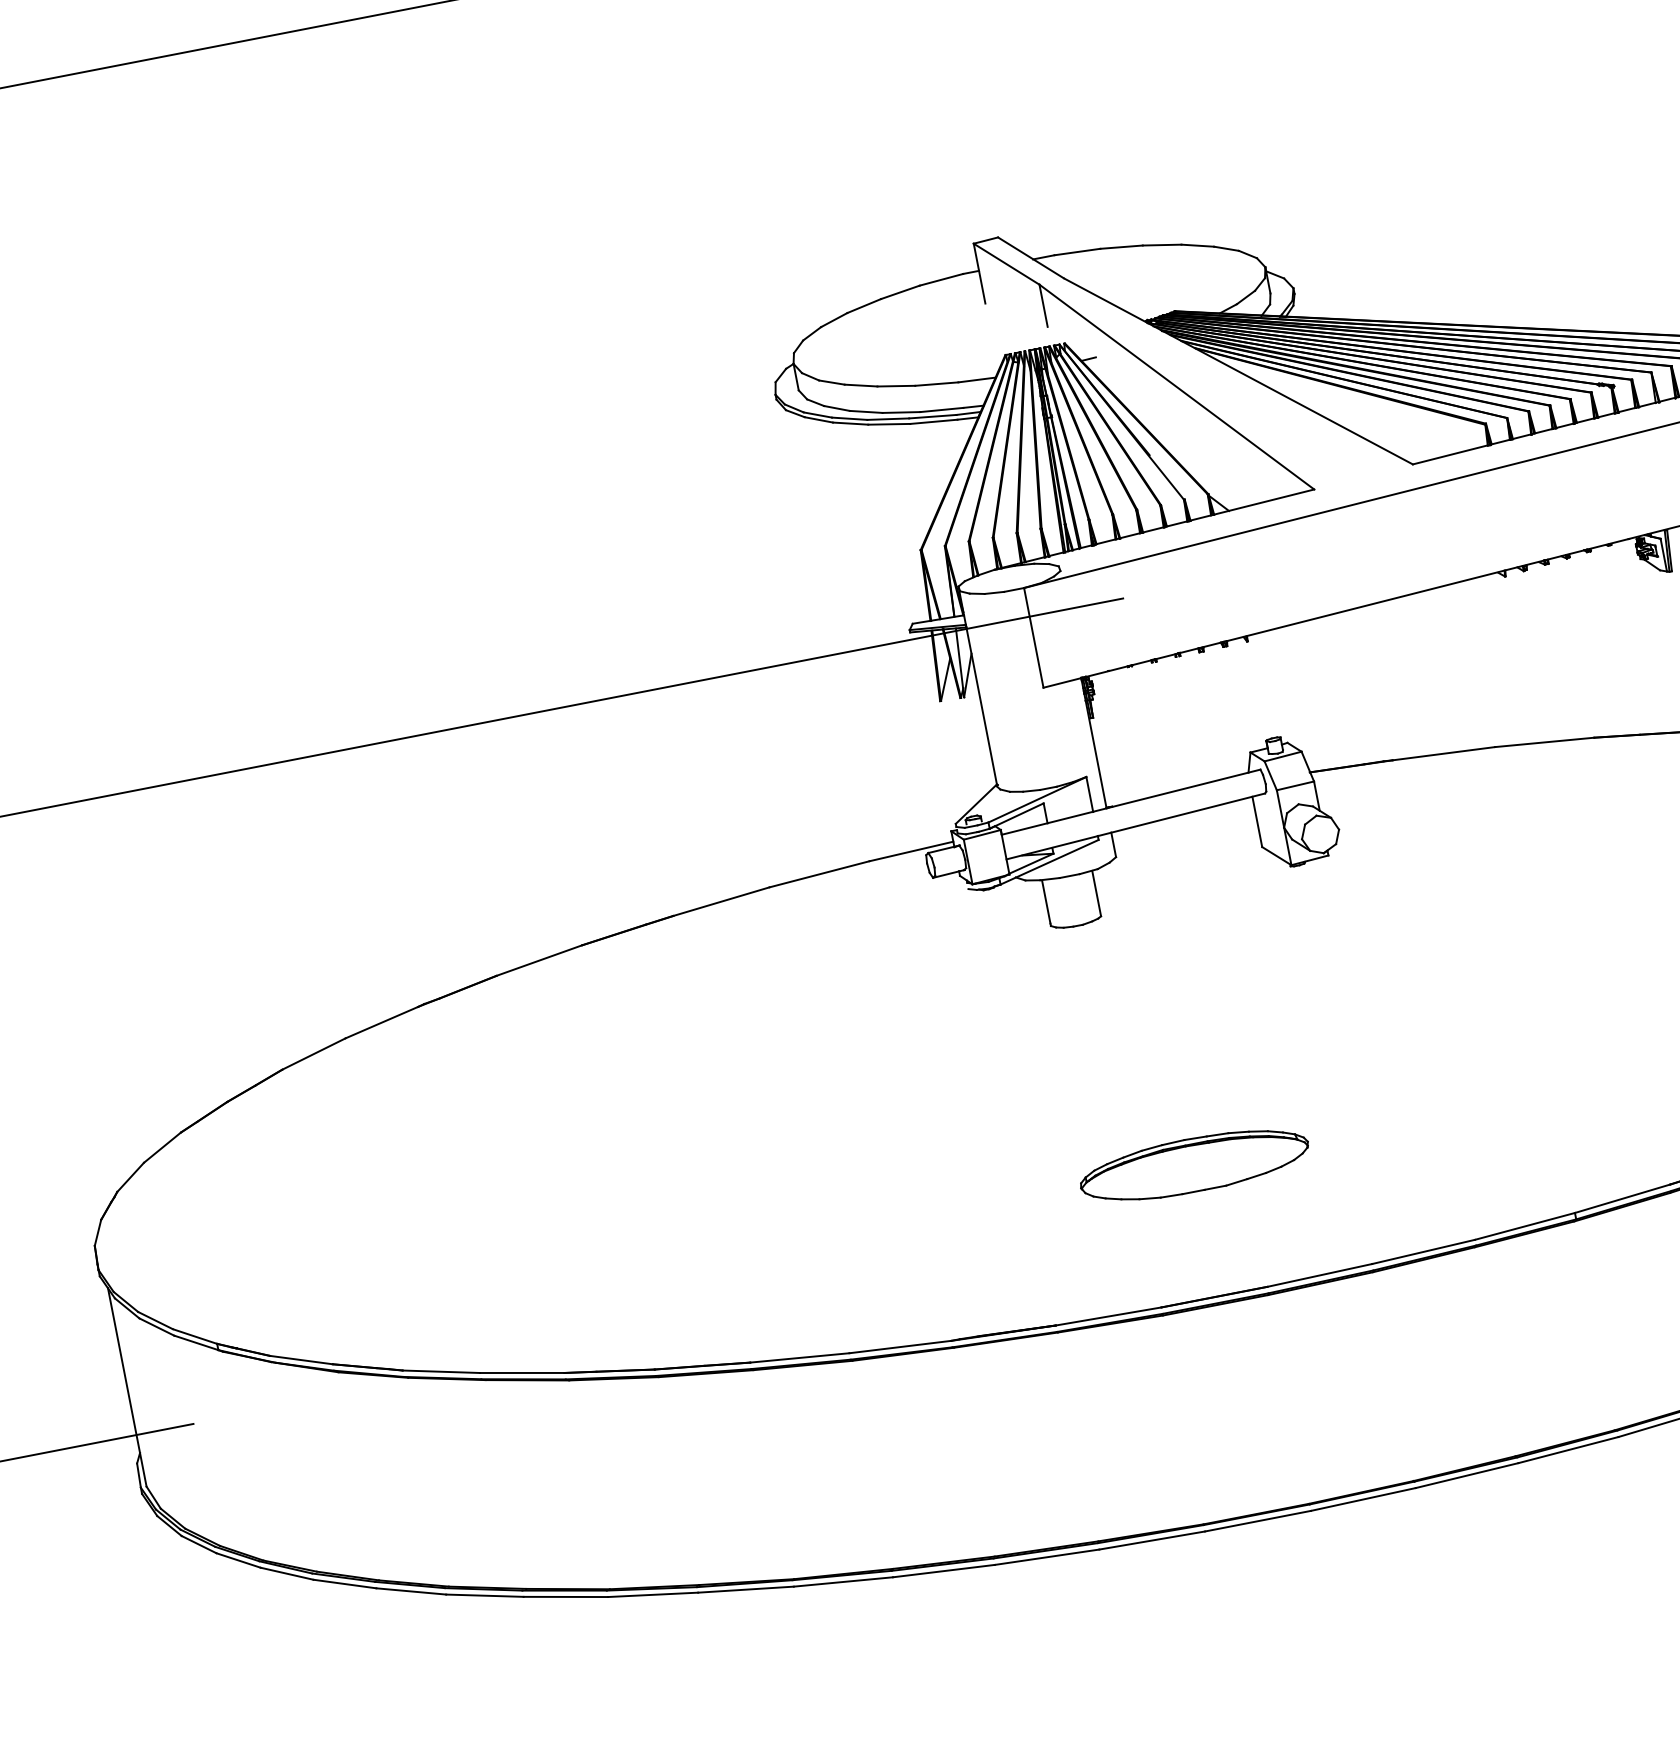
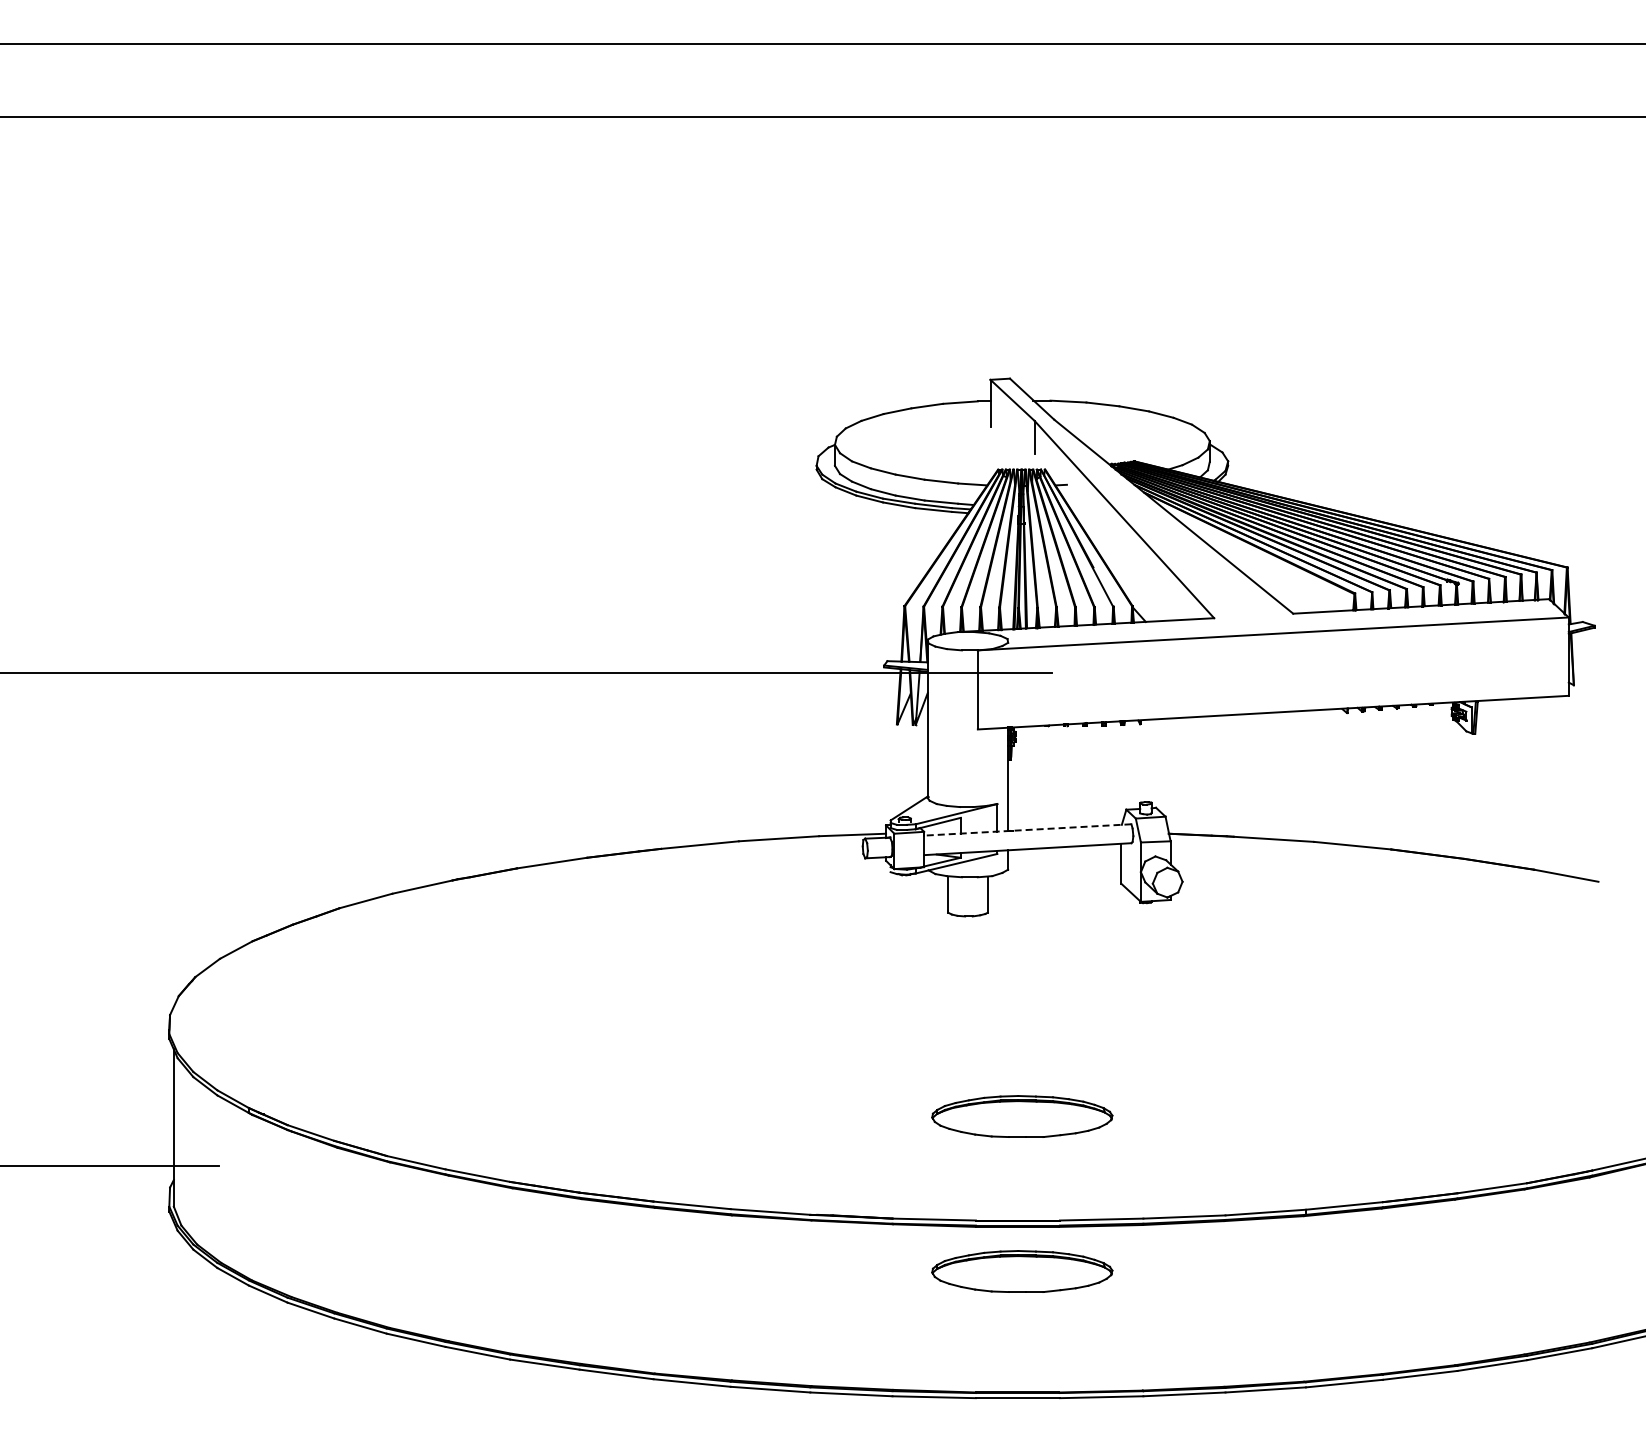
line: (1130, 801) -> (1027, 829), solid -> dashed
part: (1232, 1360) -> (1022, 1271), added

